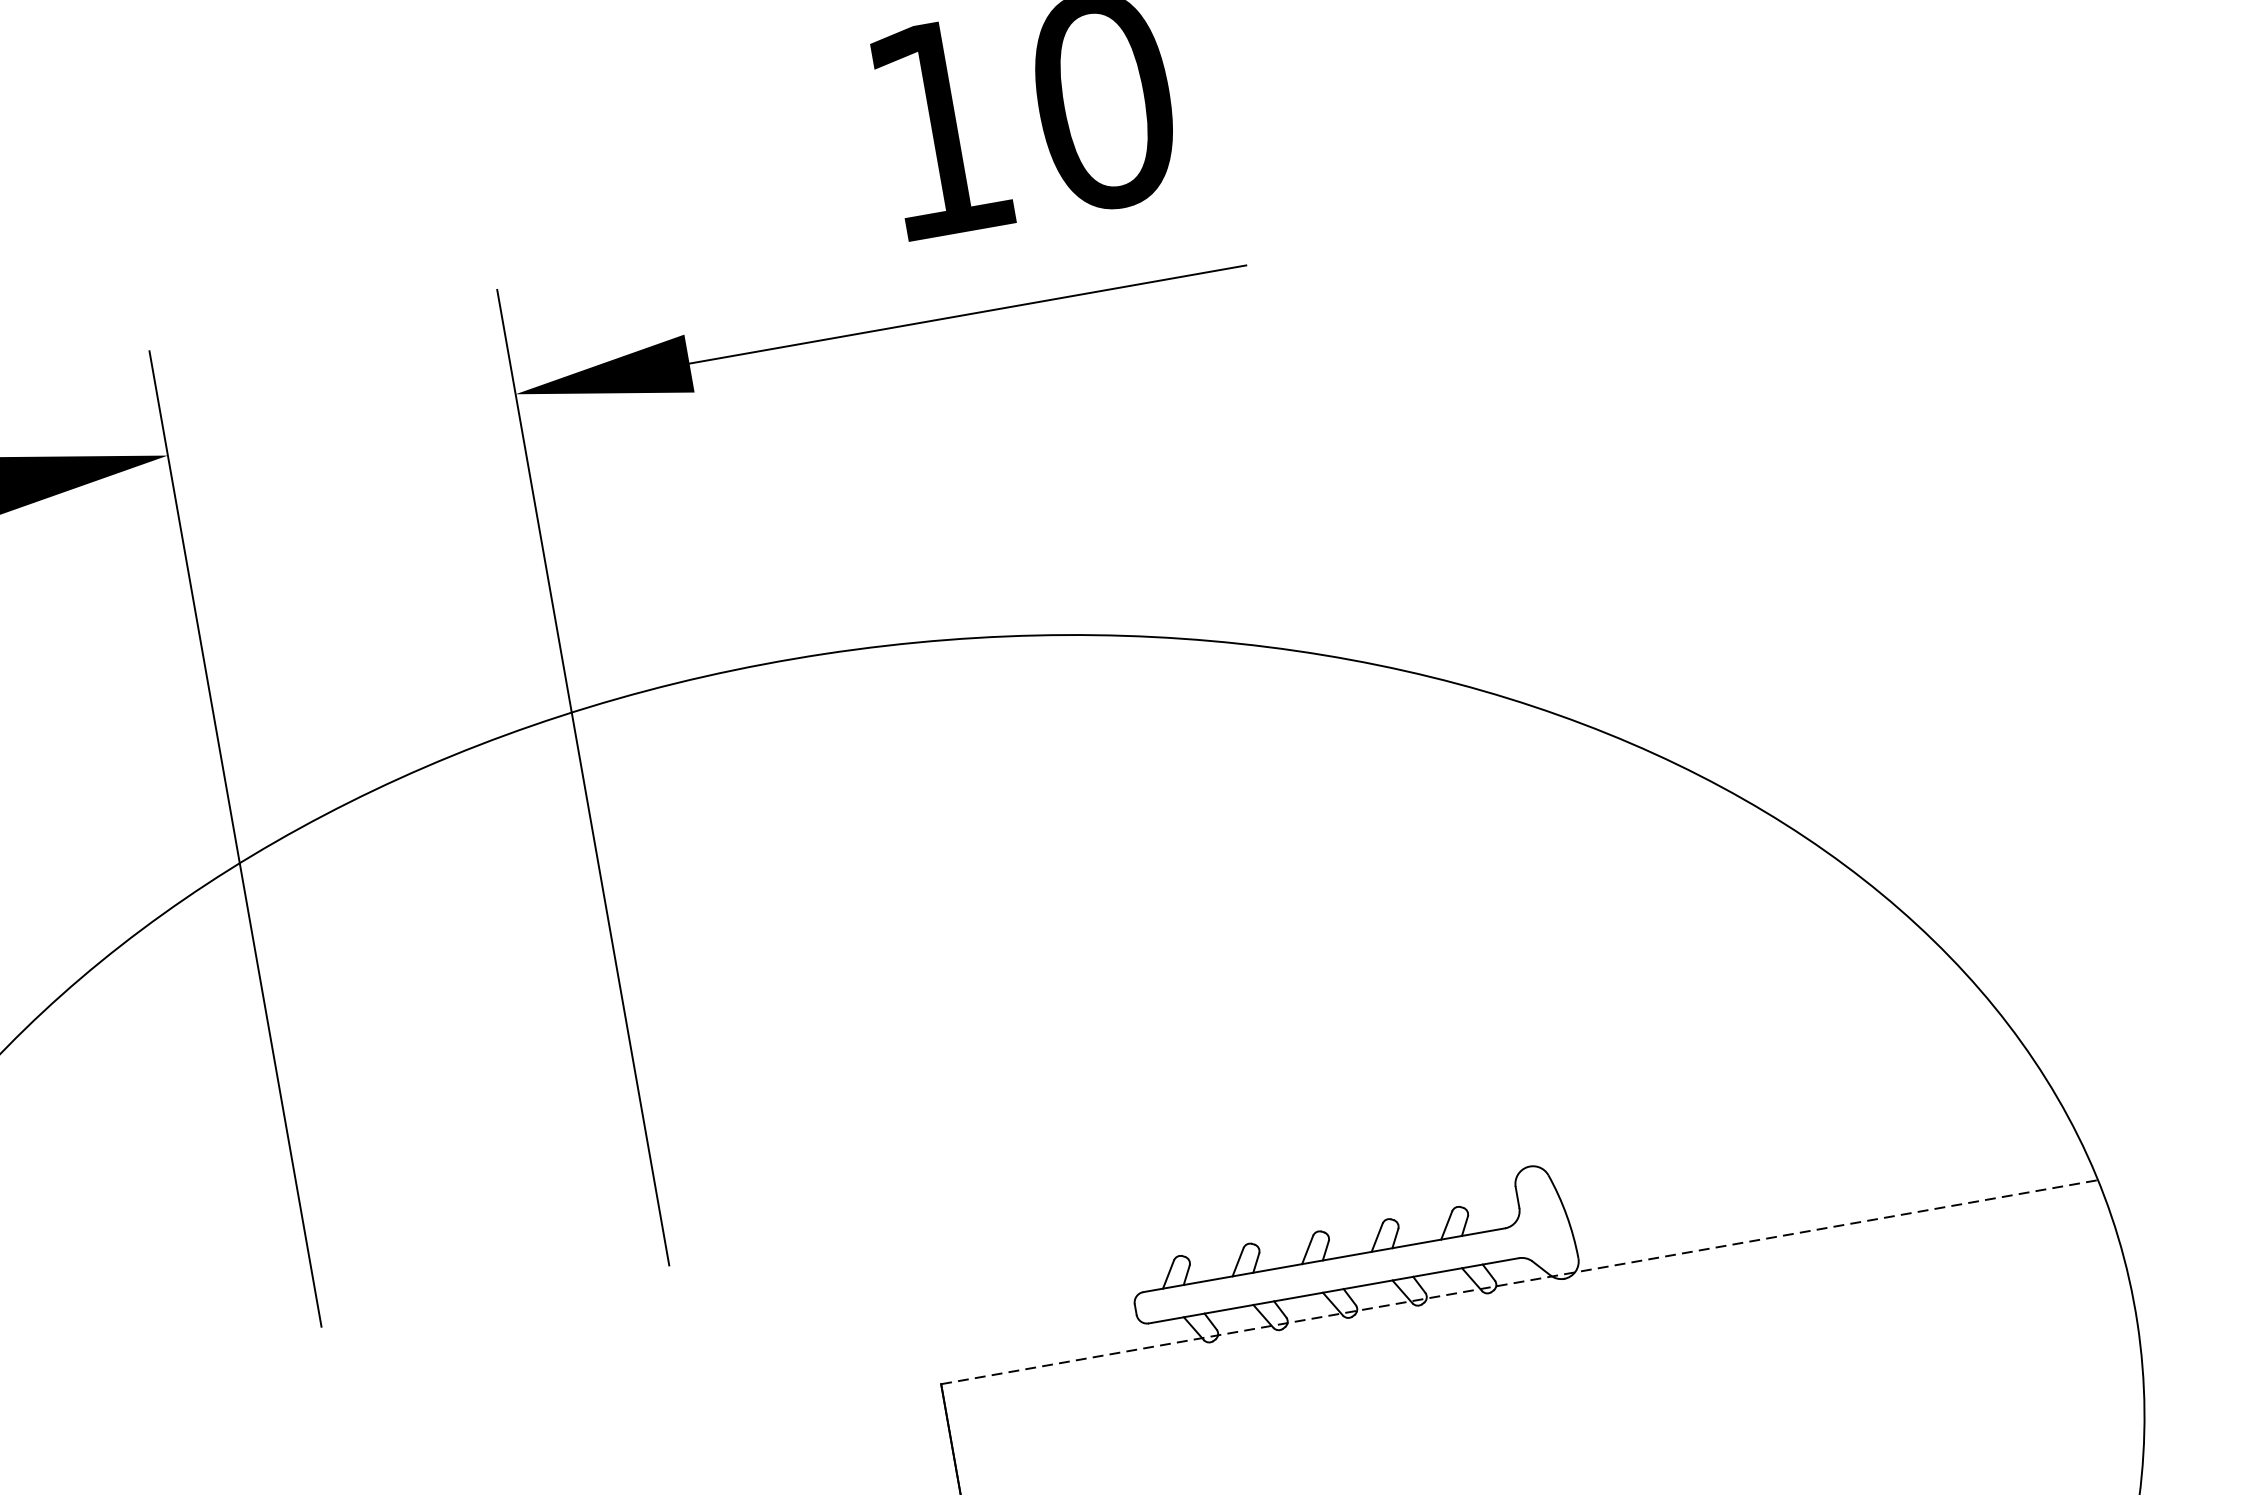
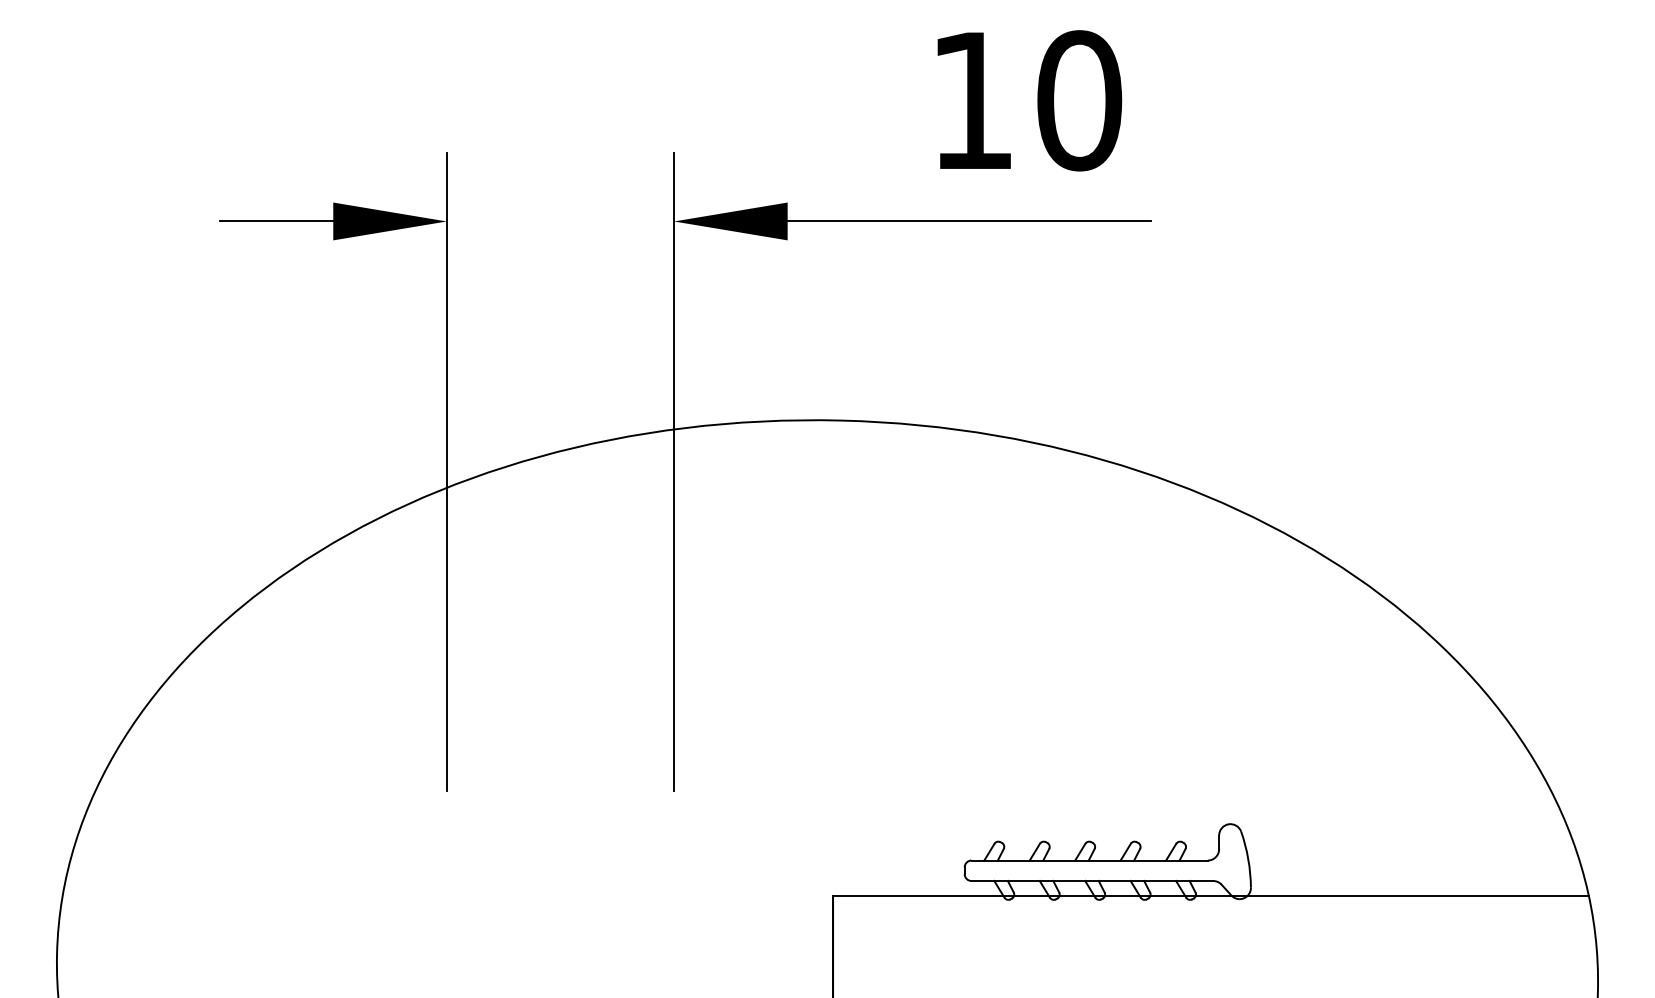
line: (1518, 1282) -> (1210, 896), dashed -> solid

